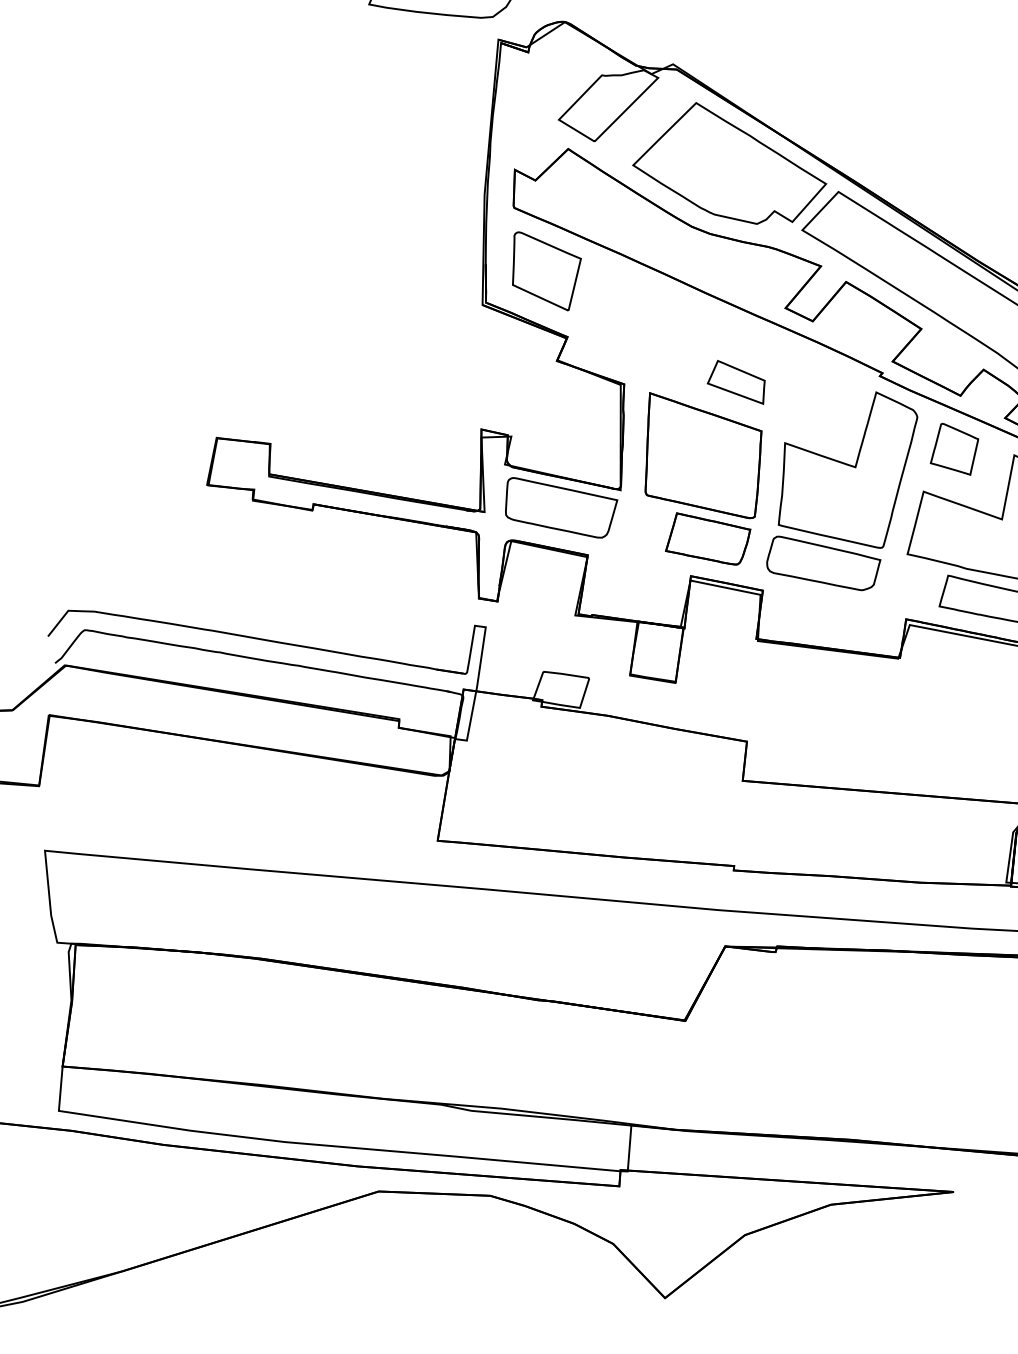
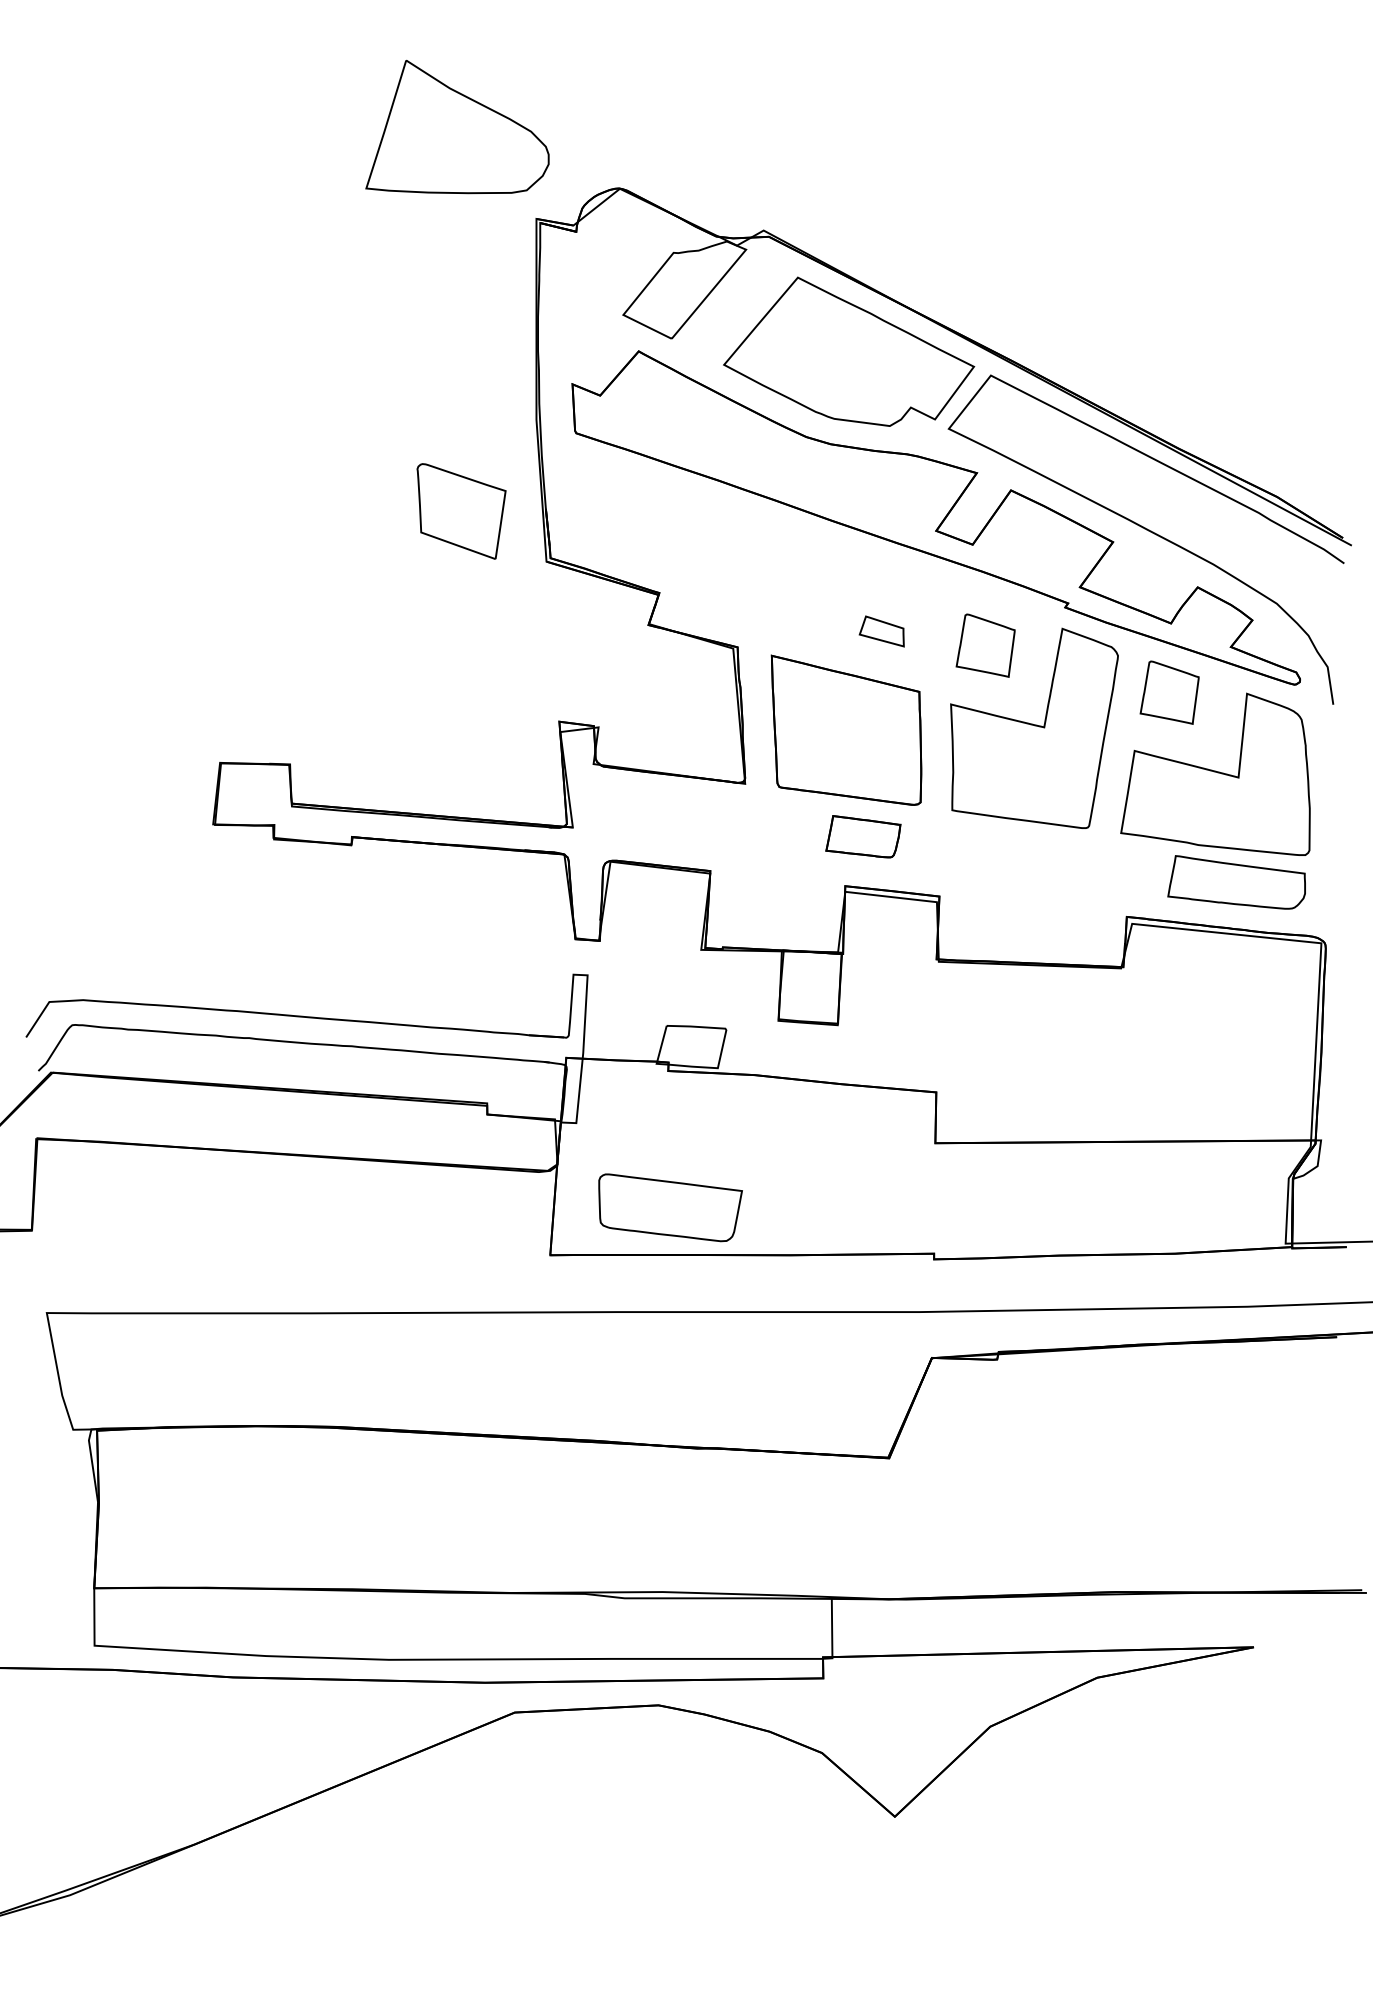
part: (545, 271) -> (461, 511), moved
part: (736, 382) -> (881, 631), size x0.6
part: (815, 400) -> (985, 645), added
part: (560, 508) -> (670, 1207), moved
part: (708, 539) -> (863, 836), size x0.7
part: (822, 563) -> (1013, 854), removed

